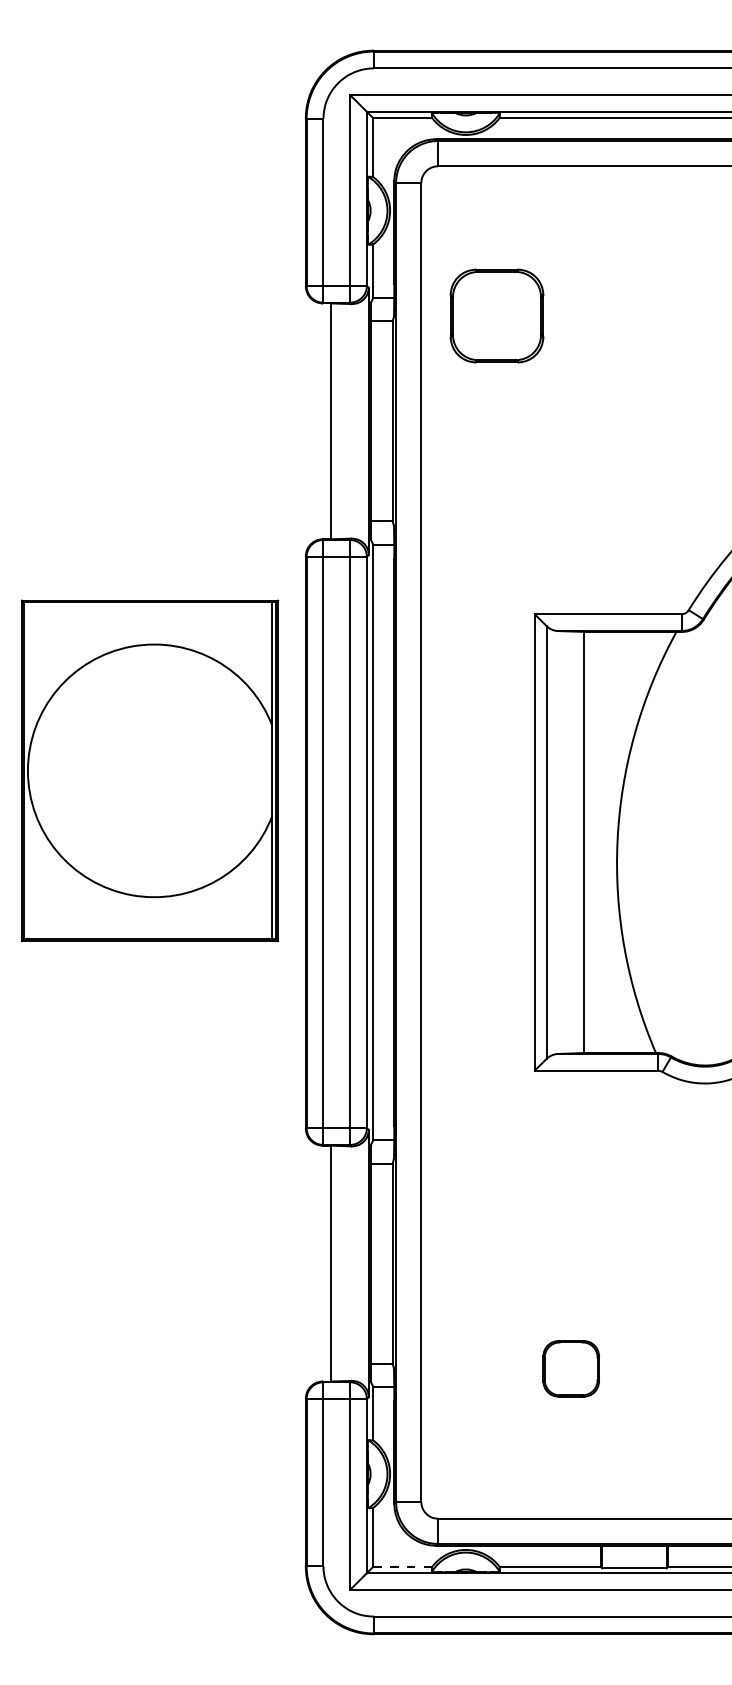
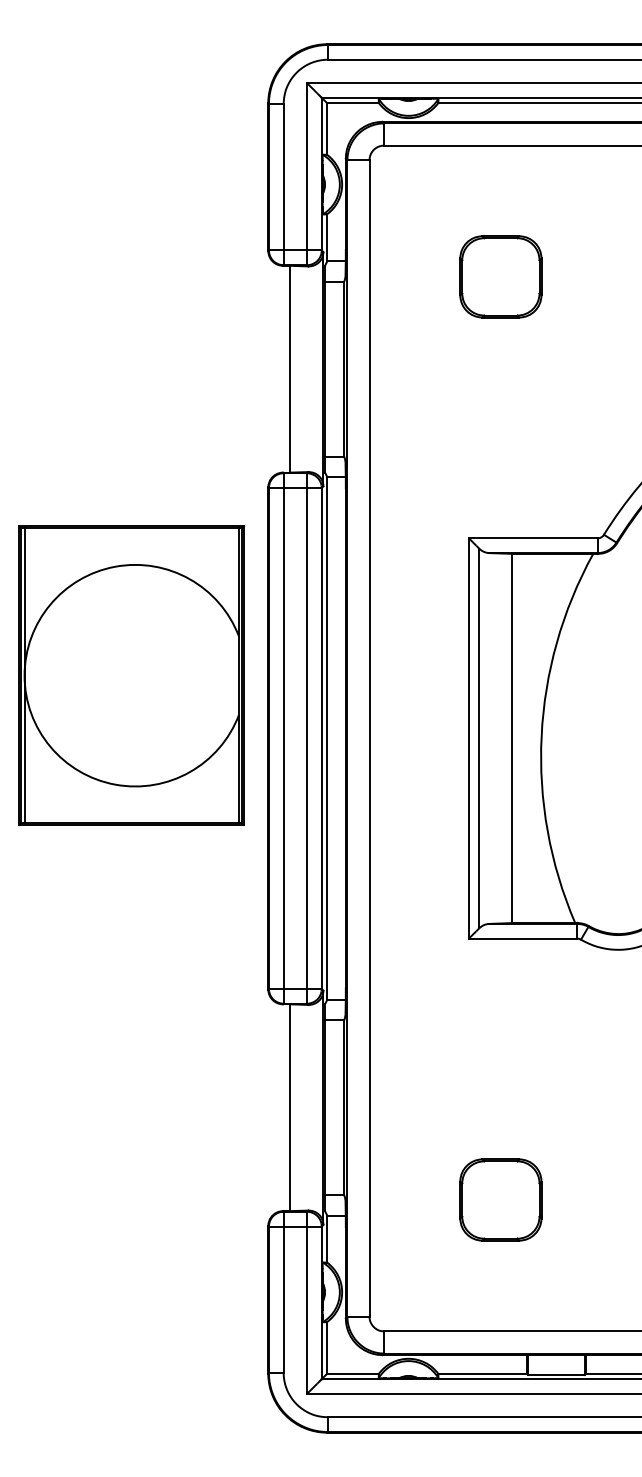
part: (496, 315) -> (500, 276), moved
line: (27, 770) -> (24, 675), added
part: (570, 1368) -> (500, 1199), size x1.67
line: (403, 1566) -> (353, 1373), dashed -> solid

